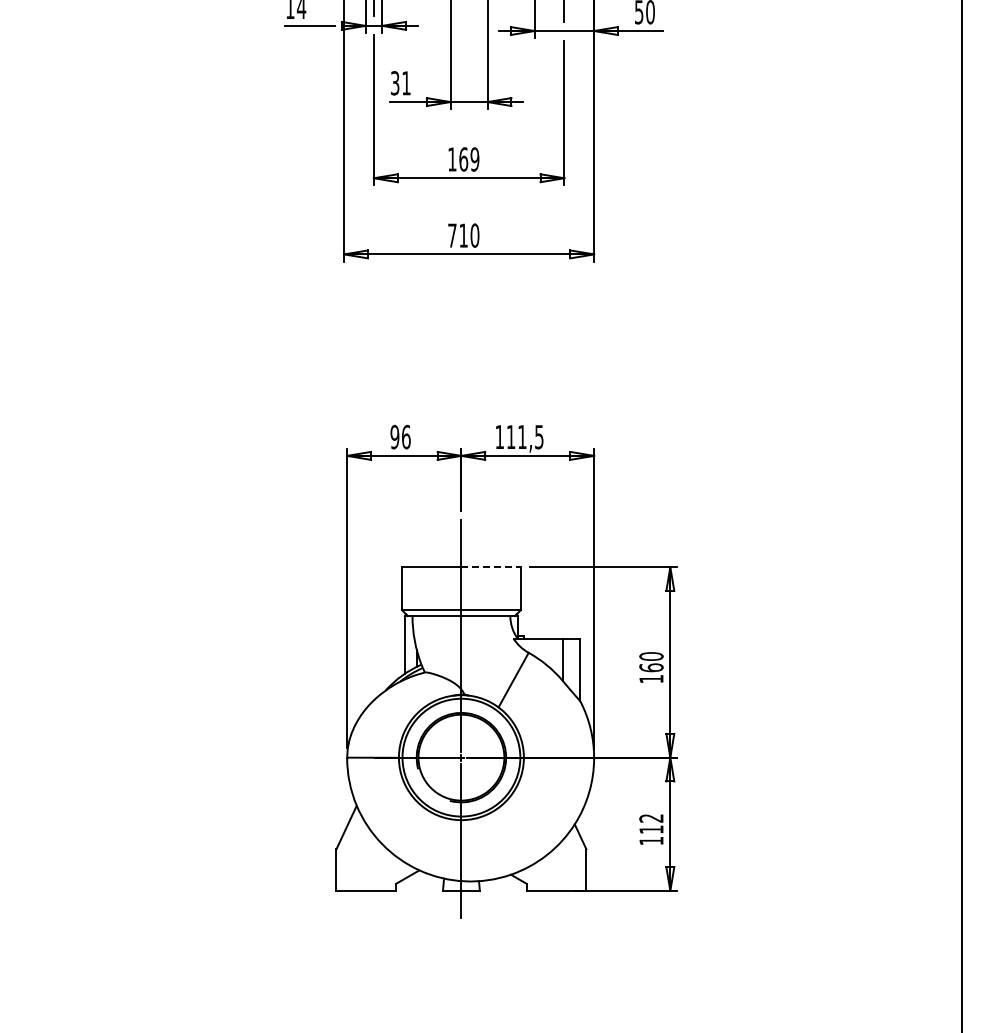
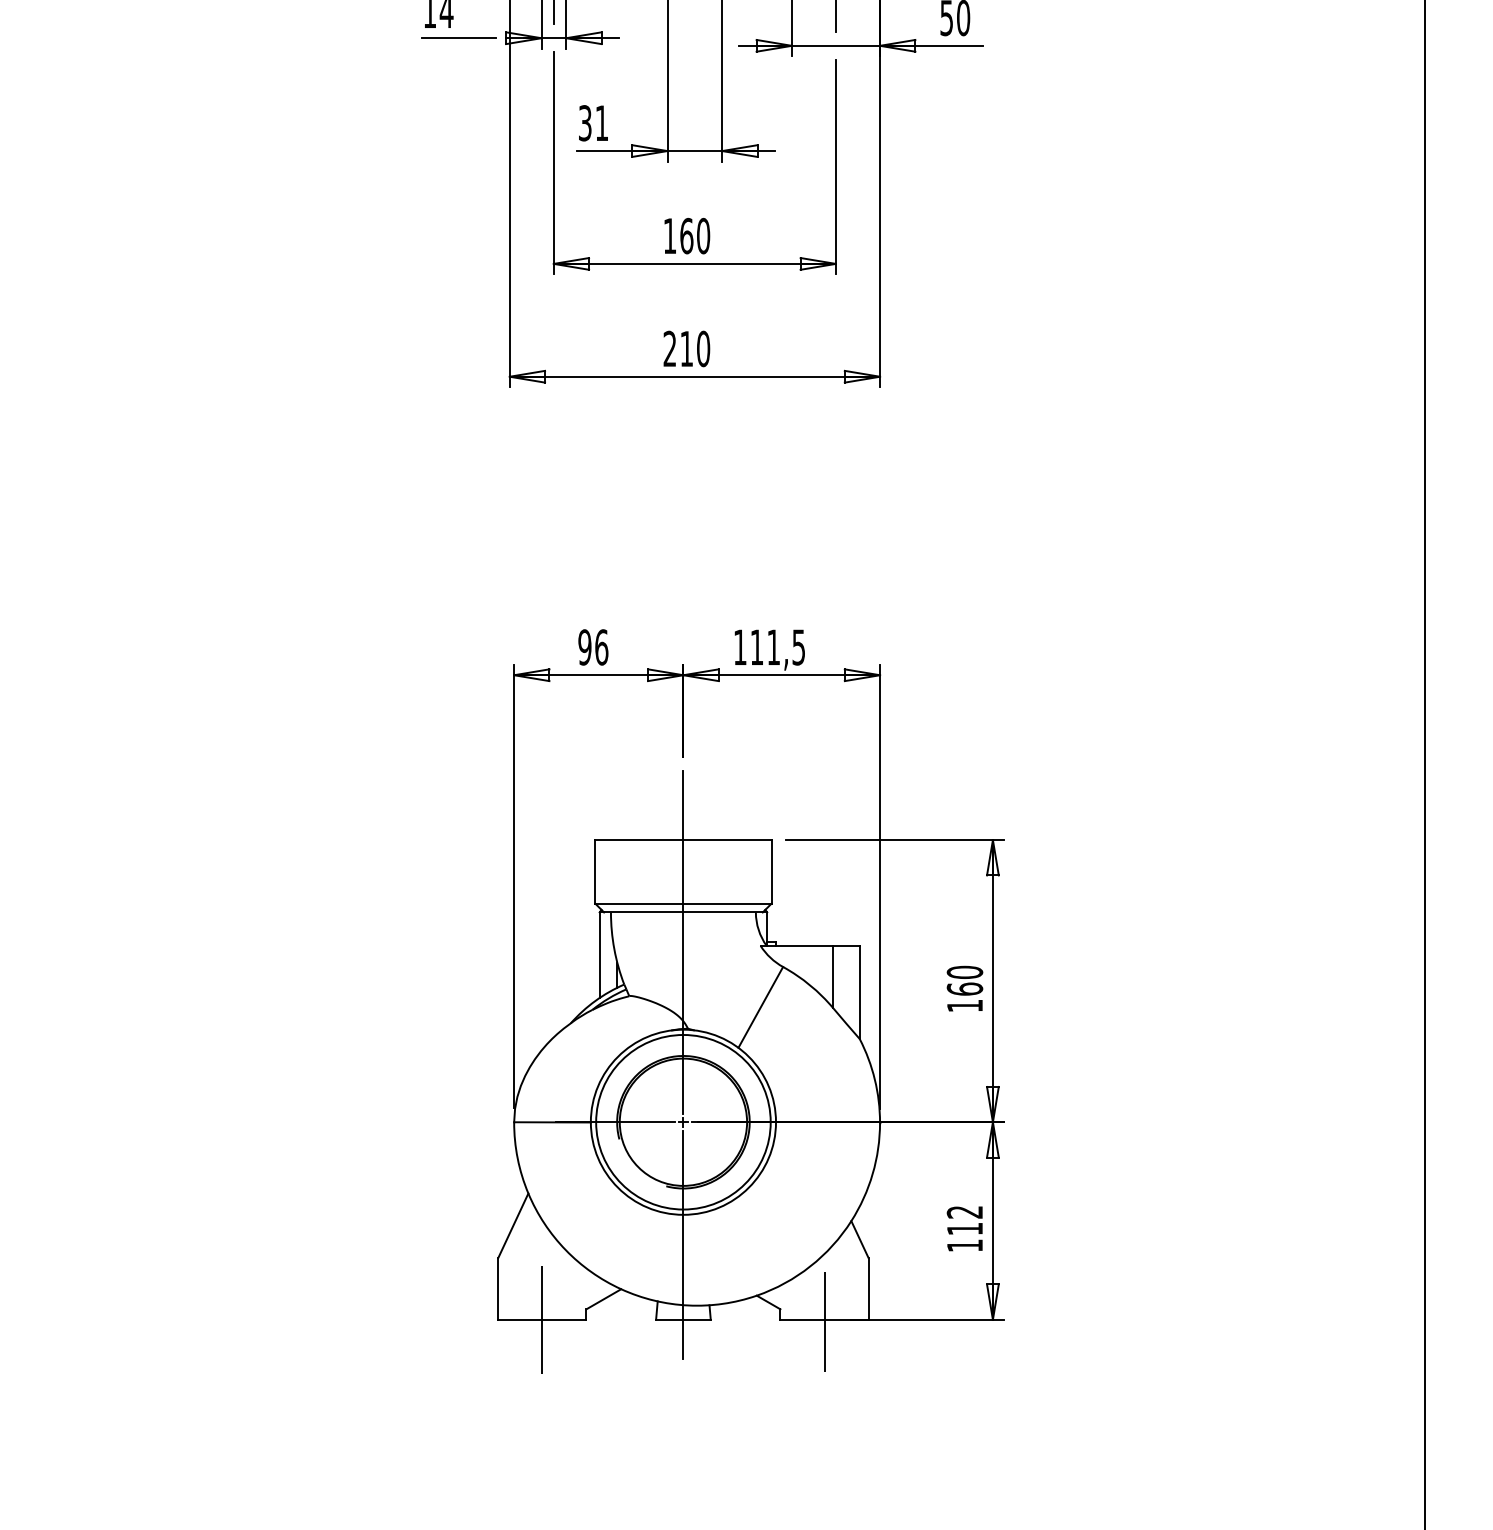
text: (474, 159) -> (702, 236), 169 -> 160
text: (452, 235) -> (670, 348), 710 -> 210
line: (491, 567) -> (727, 840), dashed -> solid
line: (366, 890) -> (542, 1319), added
line: (556, 892) -> (824, 1322), added

